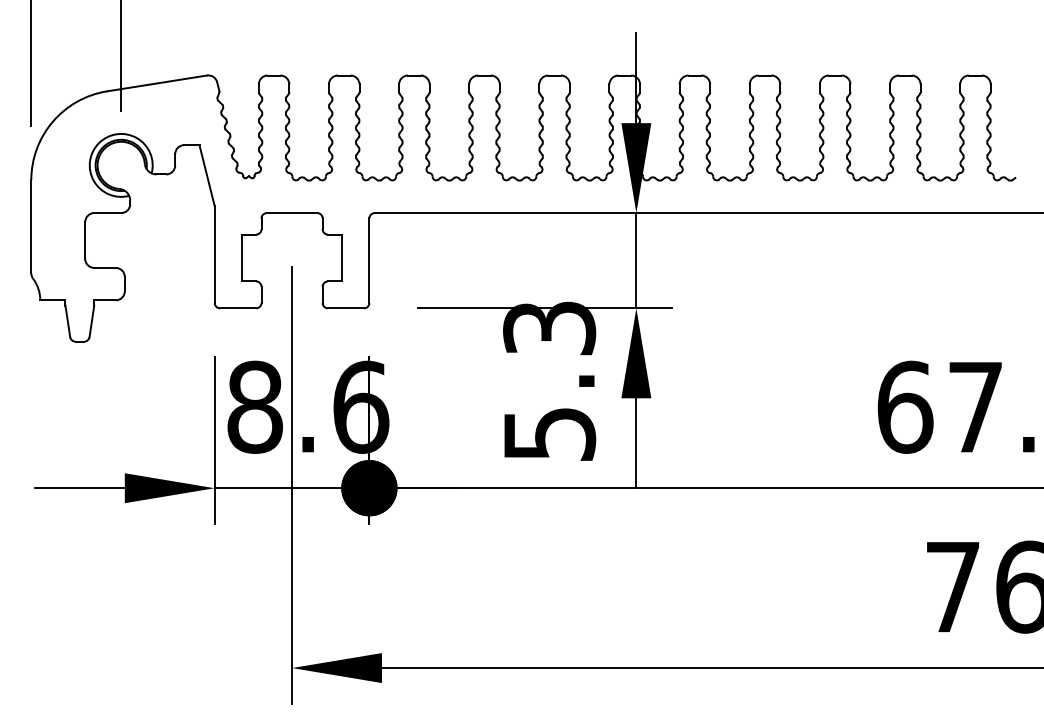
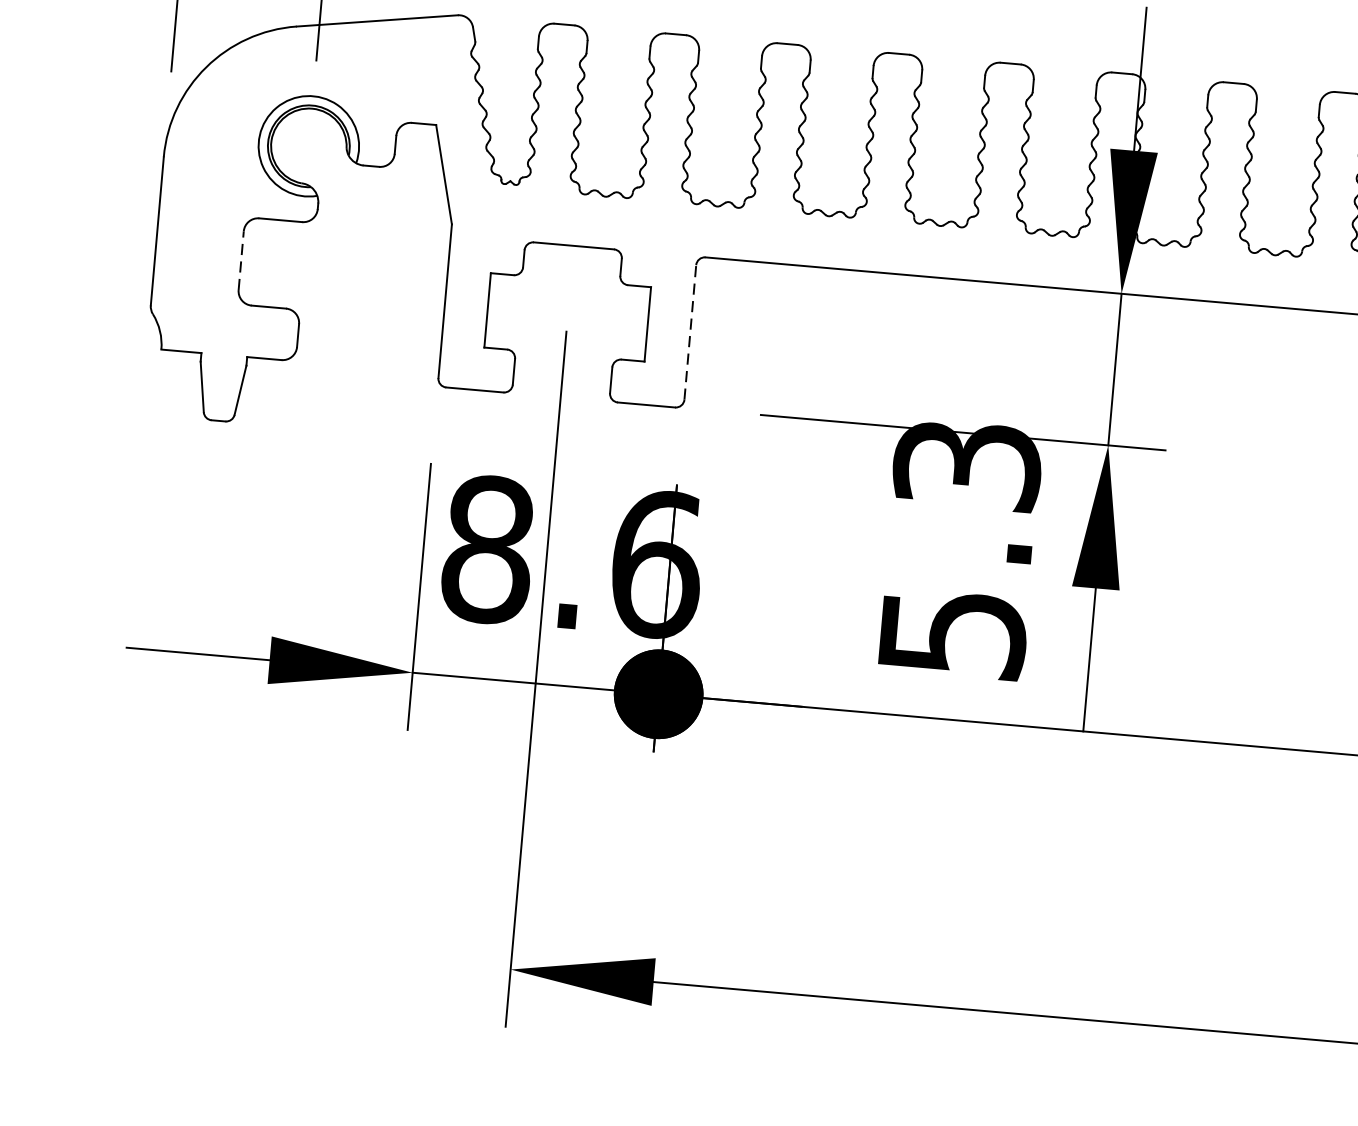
line: (85, 240) -> (241, 260), solid -> dashed
line: (369, 260) -> (690, 332), solid -> dashed

